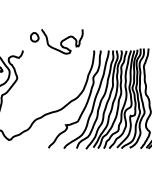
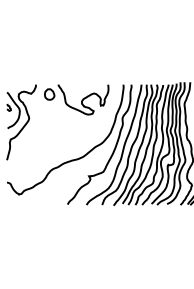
part: (56, 41) -> (76, 99), moved

